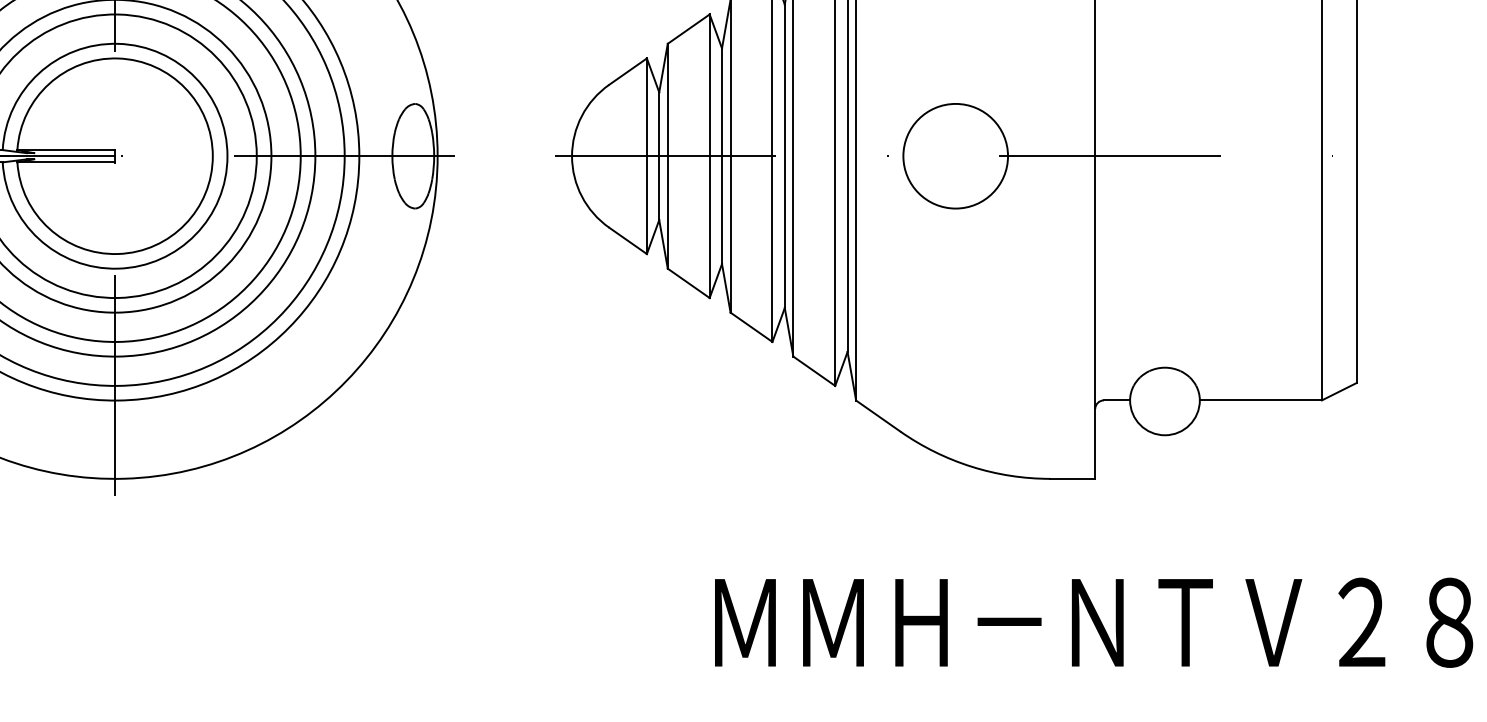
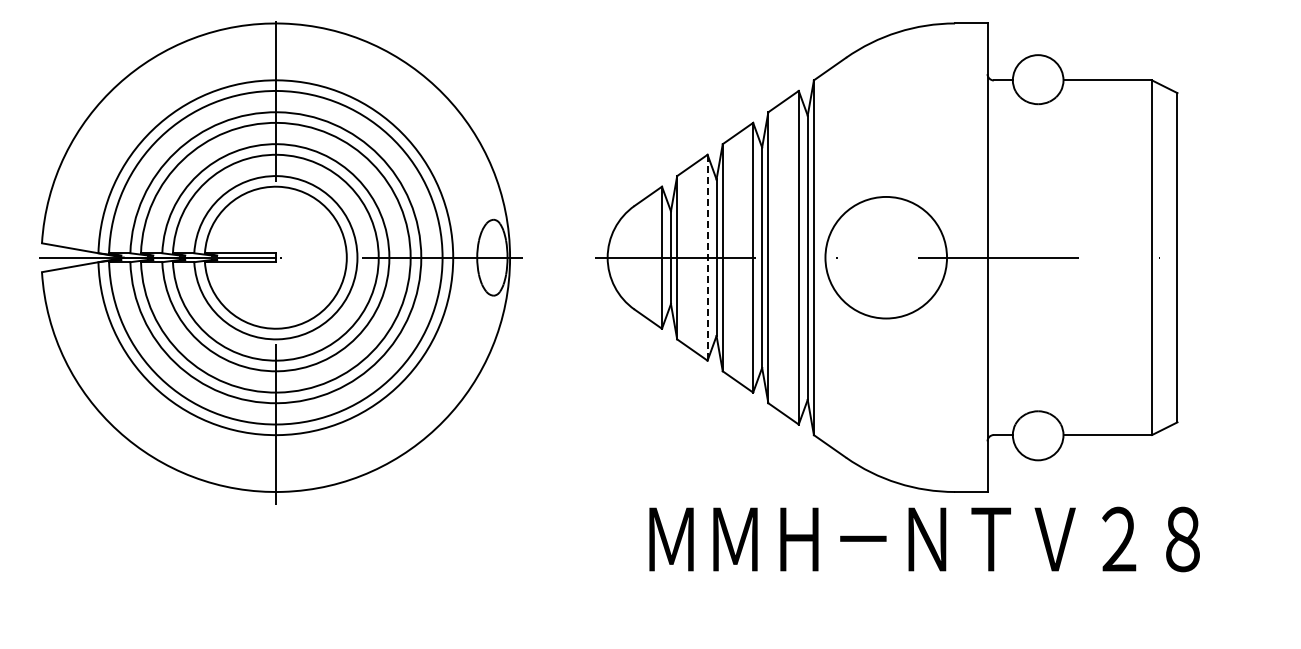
line: (709, 155) -> (707, 257), solid -> dashed
circle: (956, 155) -> (886, 257), size x1.6
text: (1093, 622) -> (924, 539), moved

